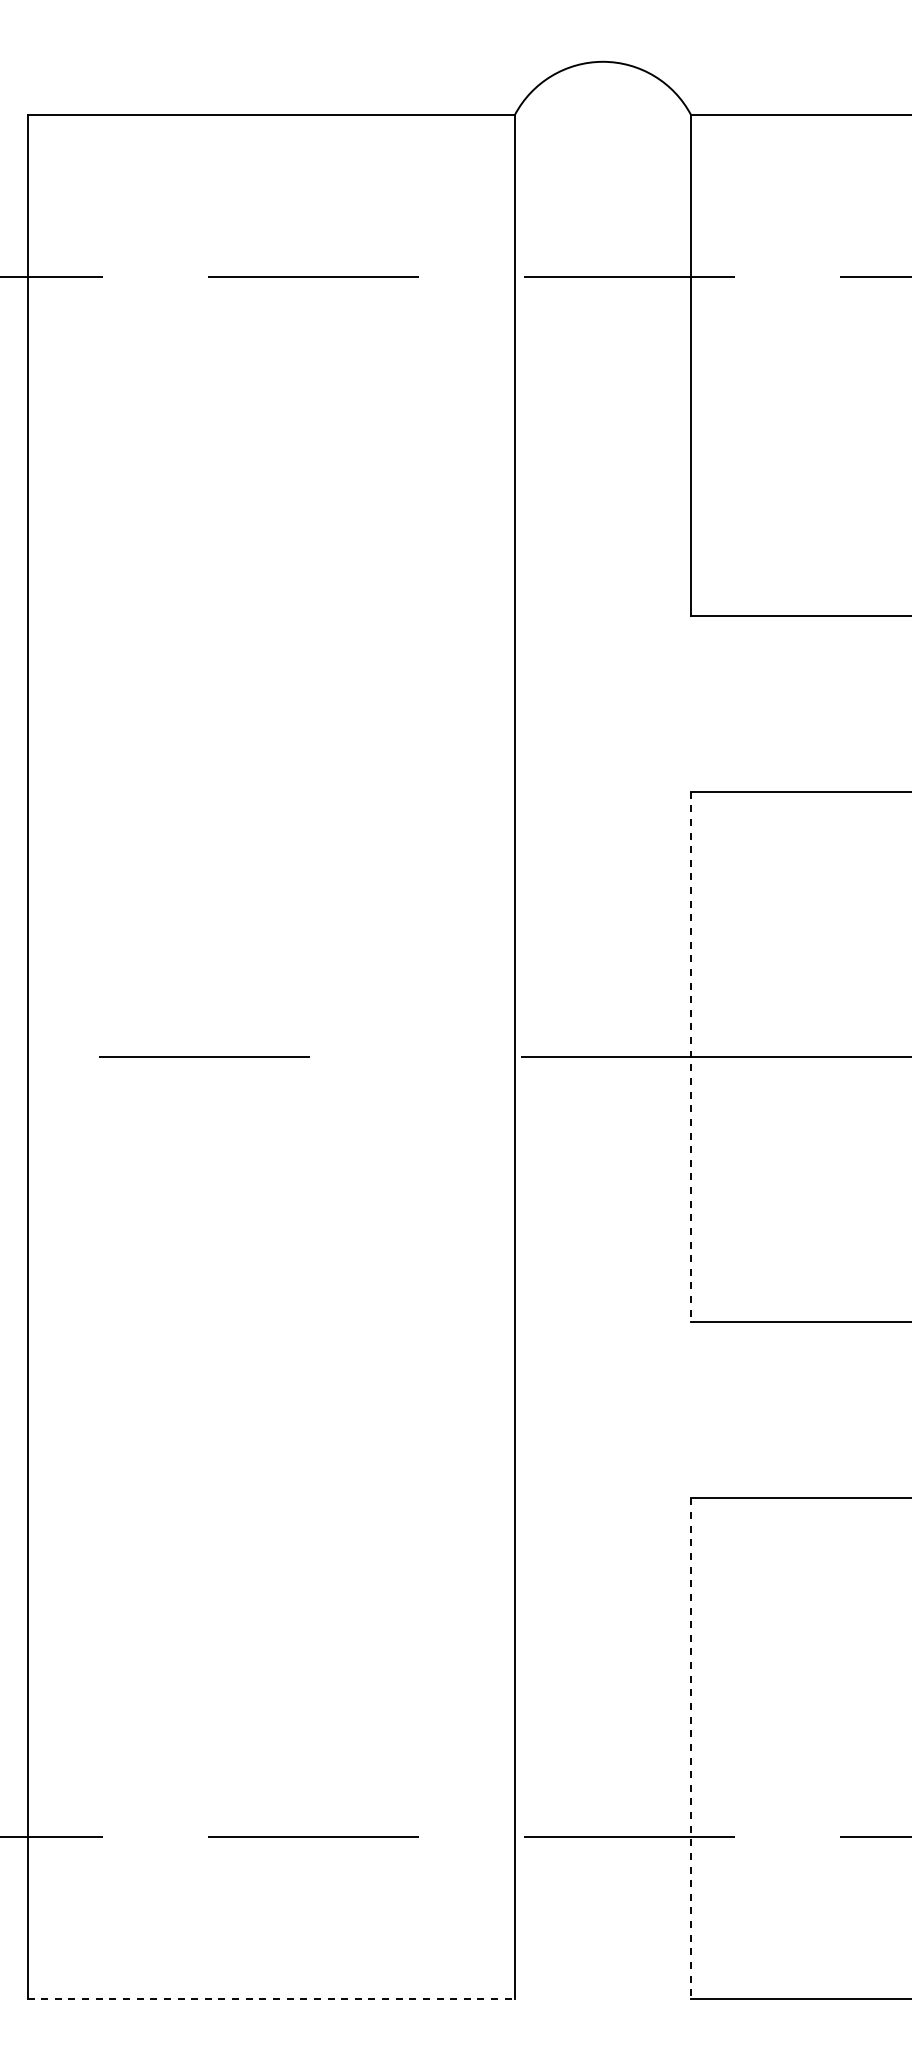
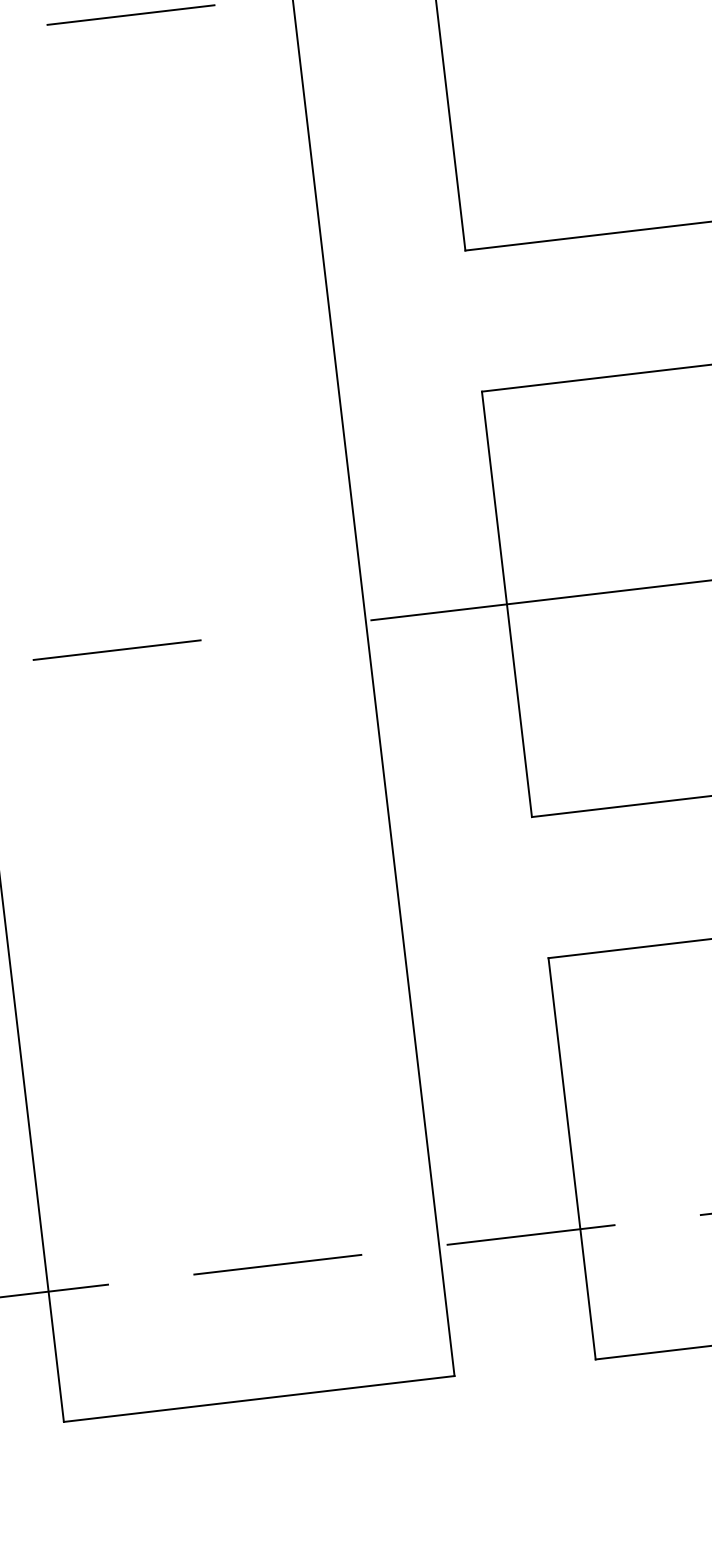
line: (691, 1057) -> (507, 604), dashed -> solid
line: (691, 1749) -> (572, 1159), dashed -> solid
line: (271, 1999) -> (259, 1399), dashed -> solid

